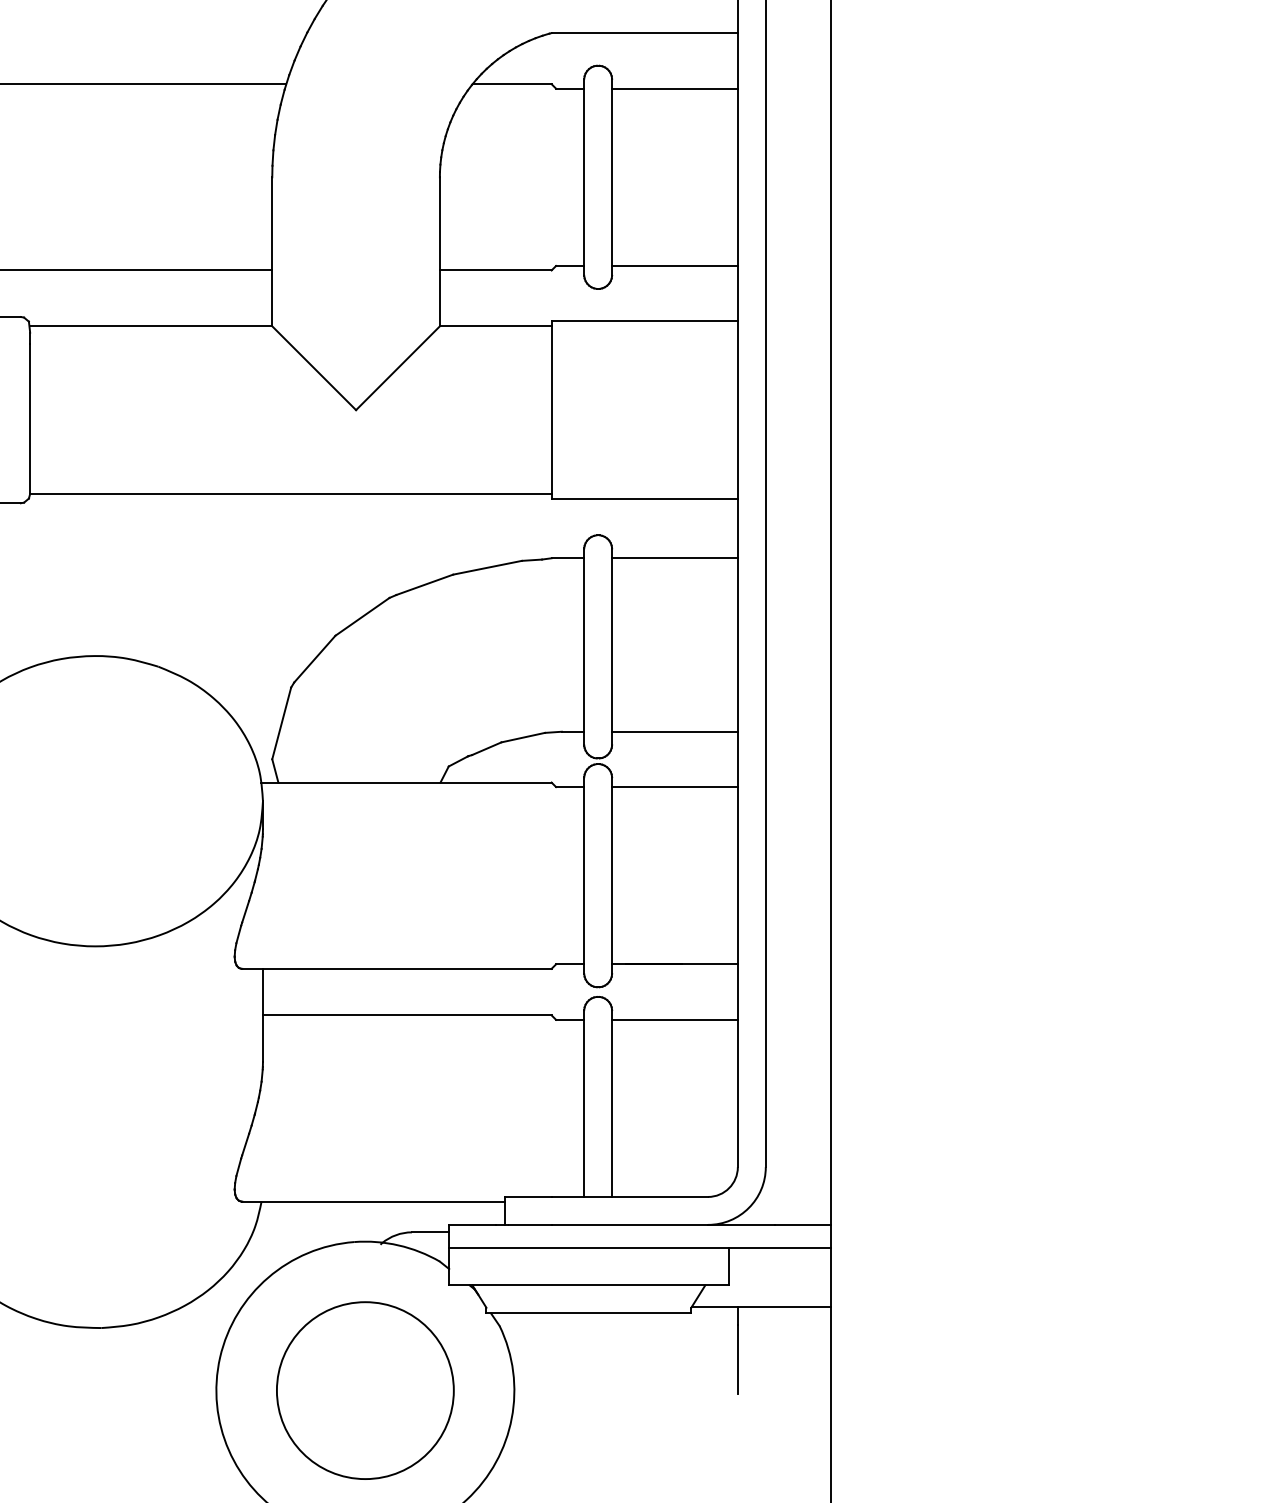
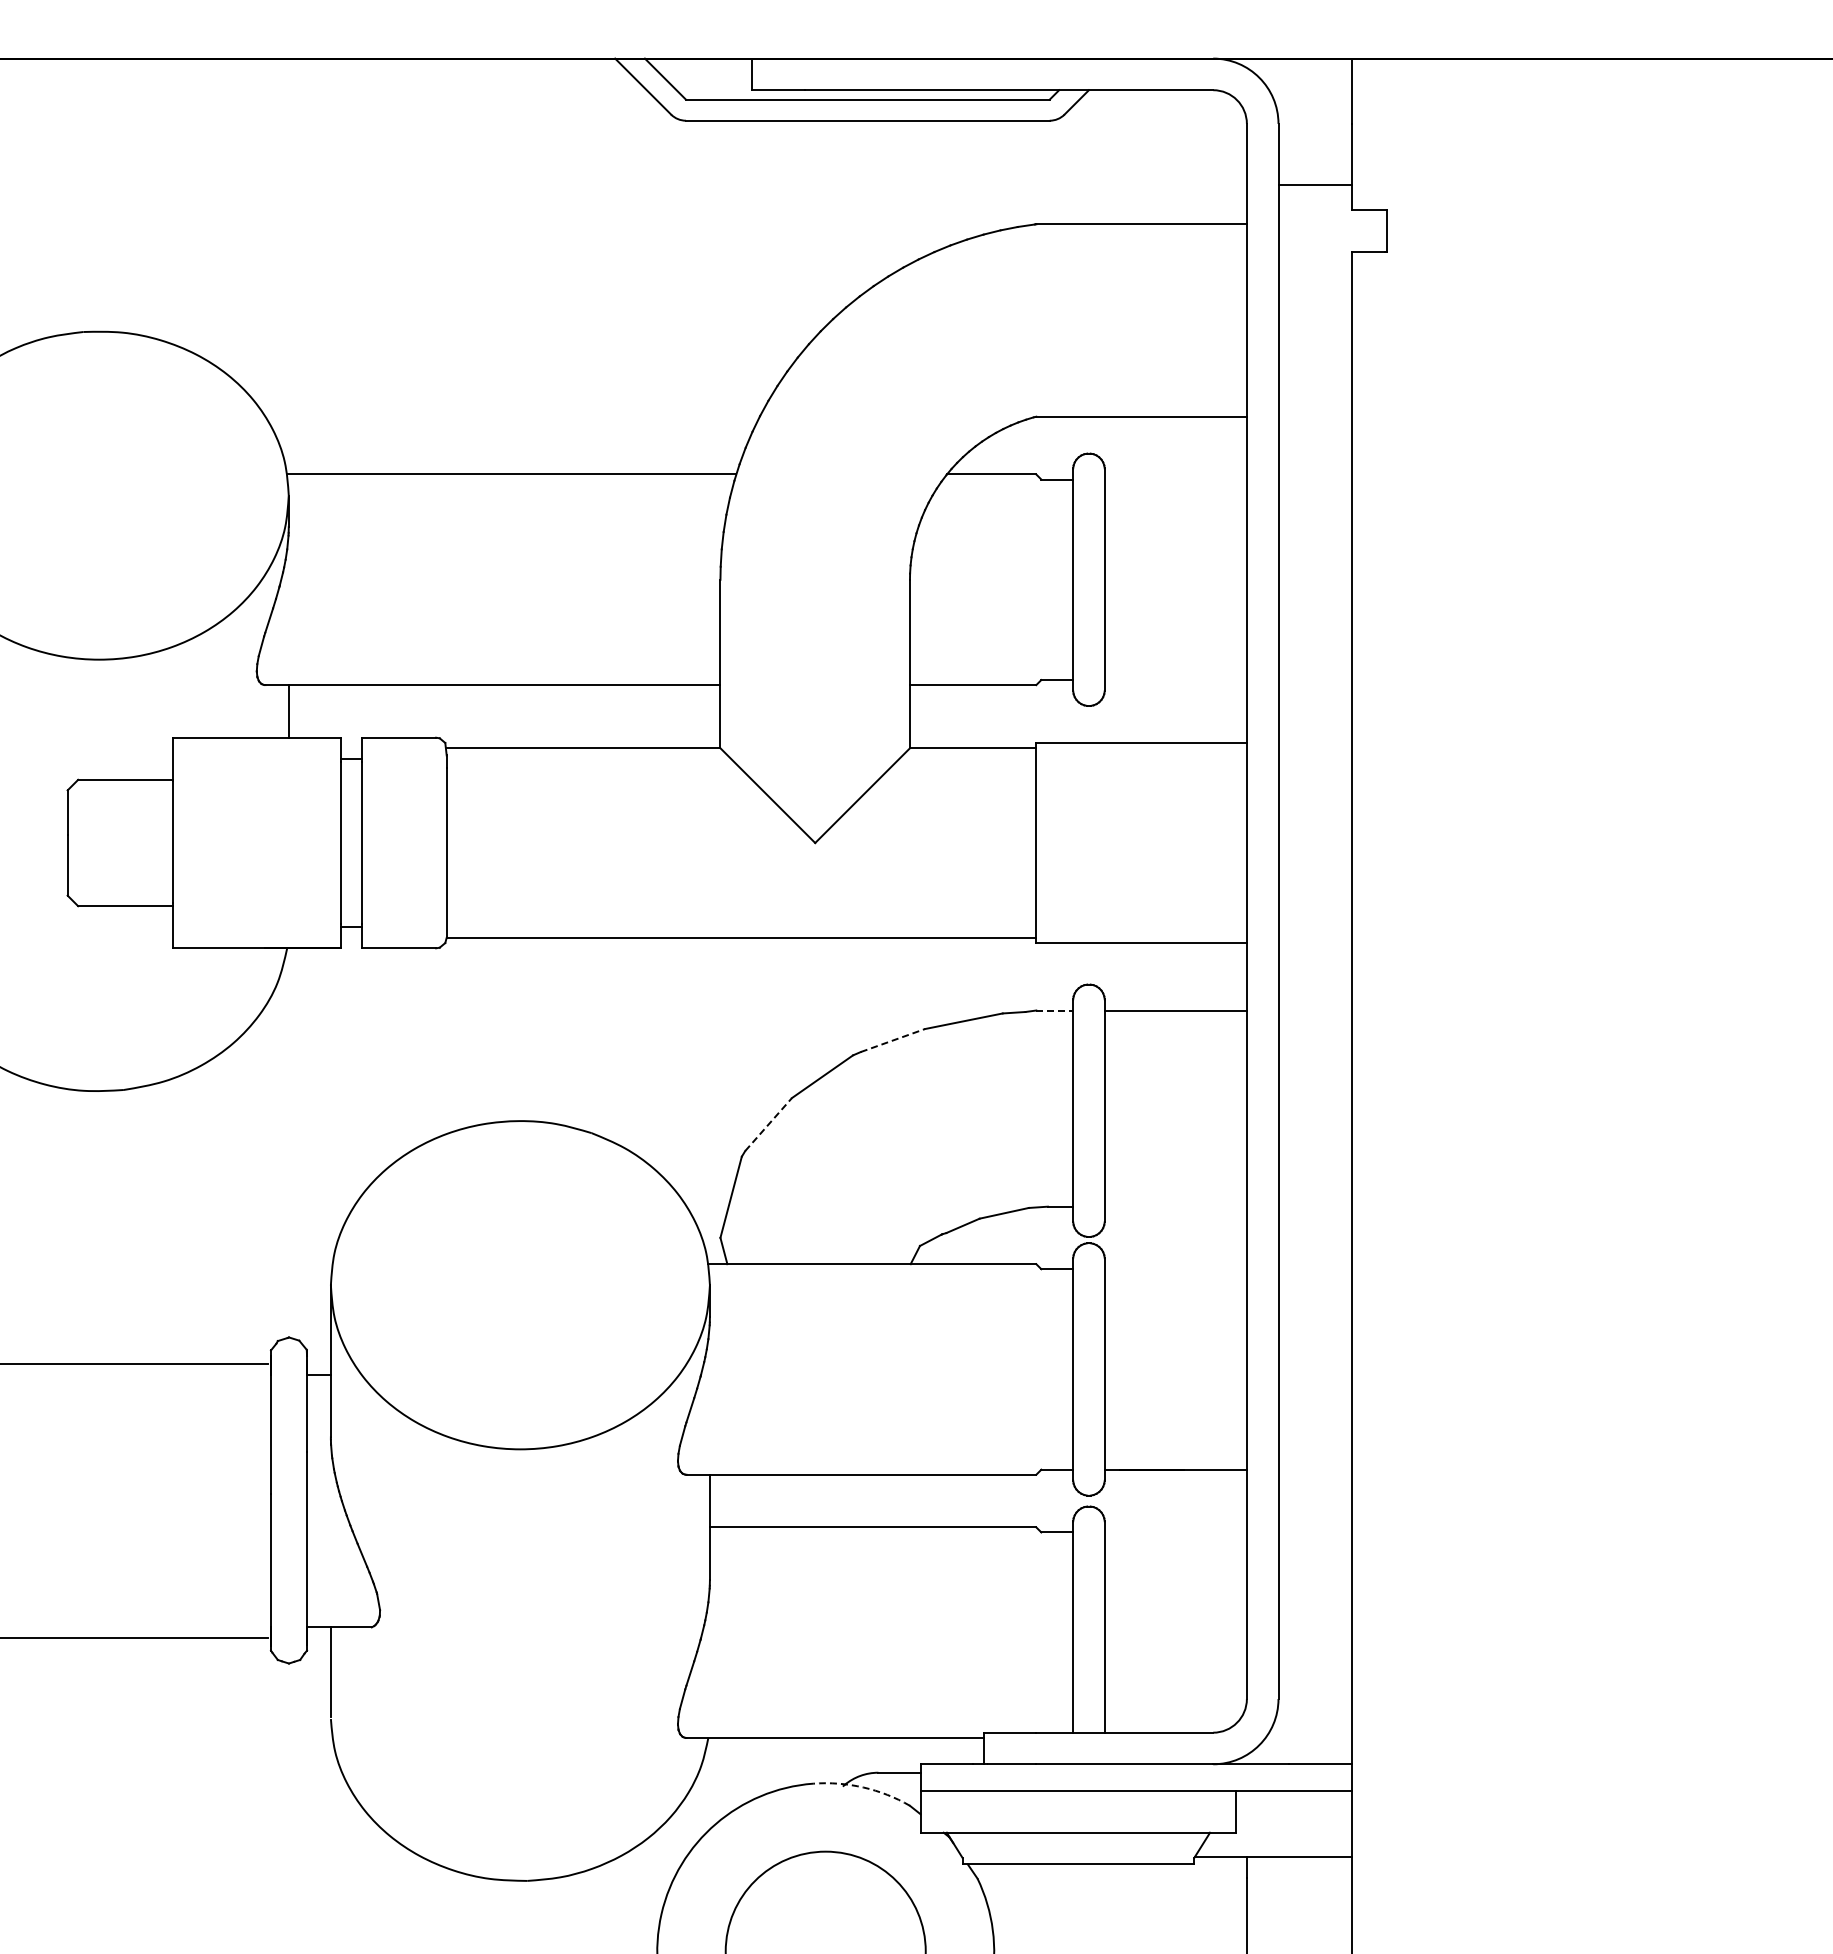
line: (674, 88) -> (1175, 479), removed
line: (674, 266) -> (1175, 680), removed
line: (568, 558) -> (1055, 1010), solid -> dashed
line: (425, 584) -> (893, 1040), solid -> dashed
line: (314, 659) -> (768, 1124), solid -> dashed
line: (674, 731) -> (1175, 1206), removed
line: (674, 787) -> (1175, 1269), removed
line: (674, 1019) -> (1175, 1532), removed
arc: (398, 1245) -> (863, 1787), solid -> dashed

